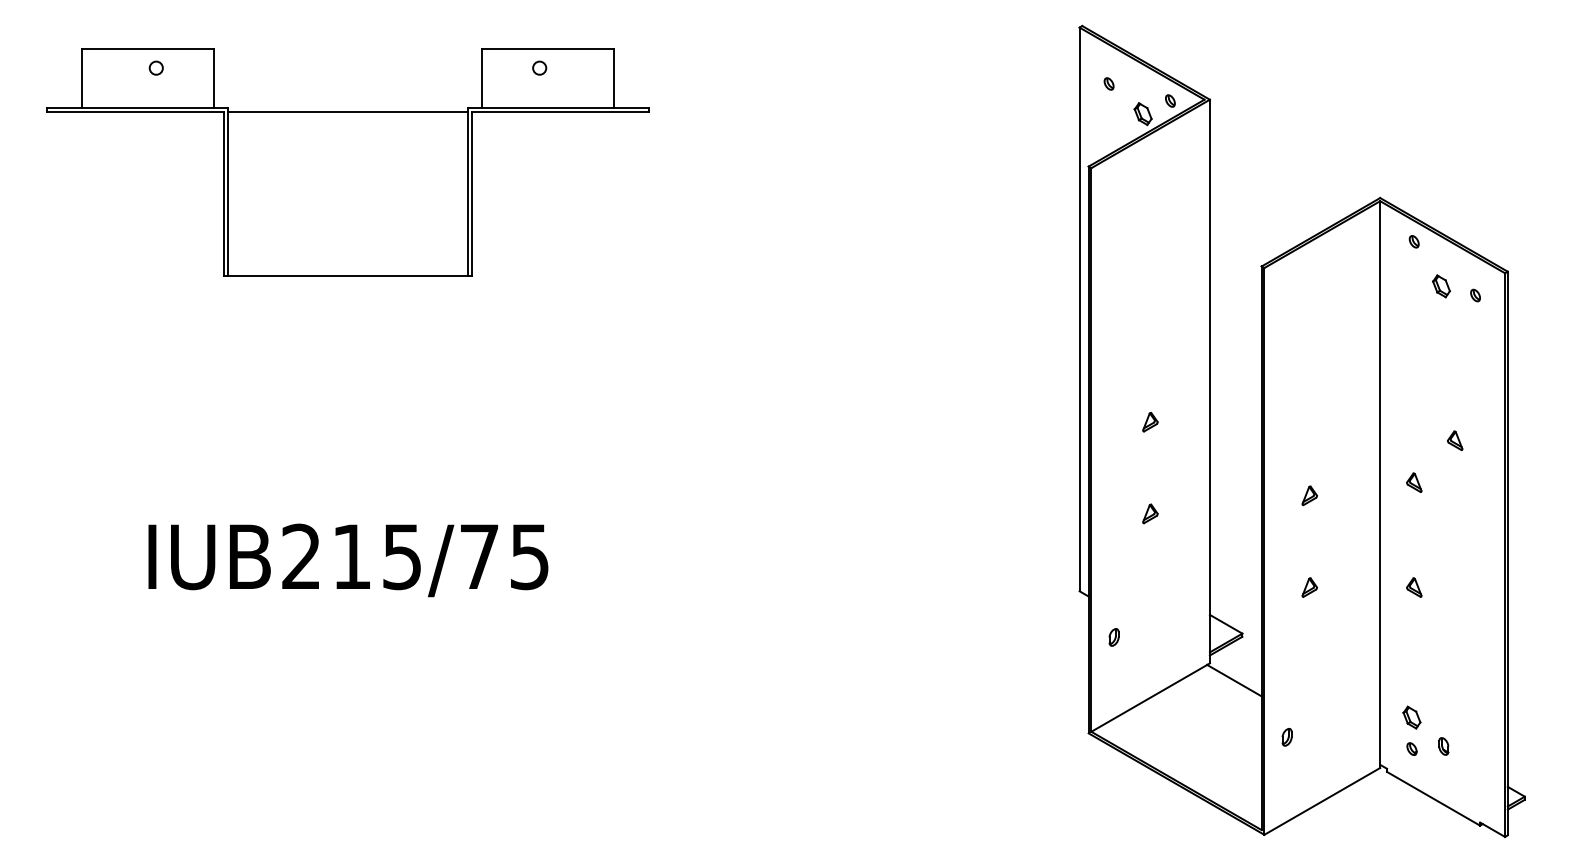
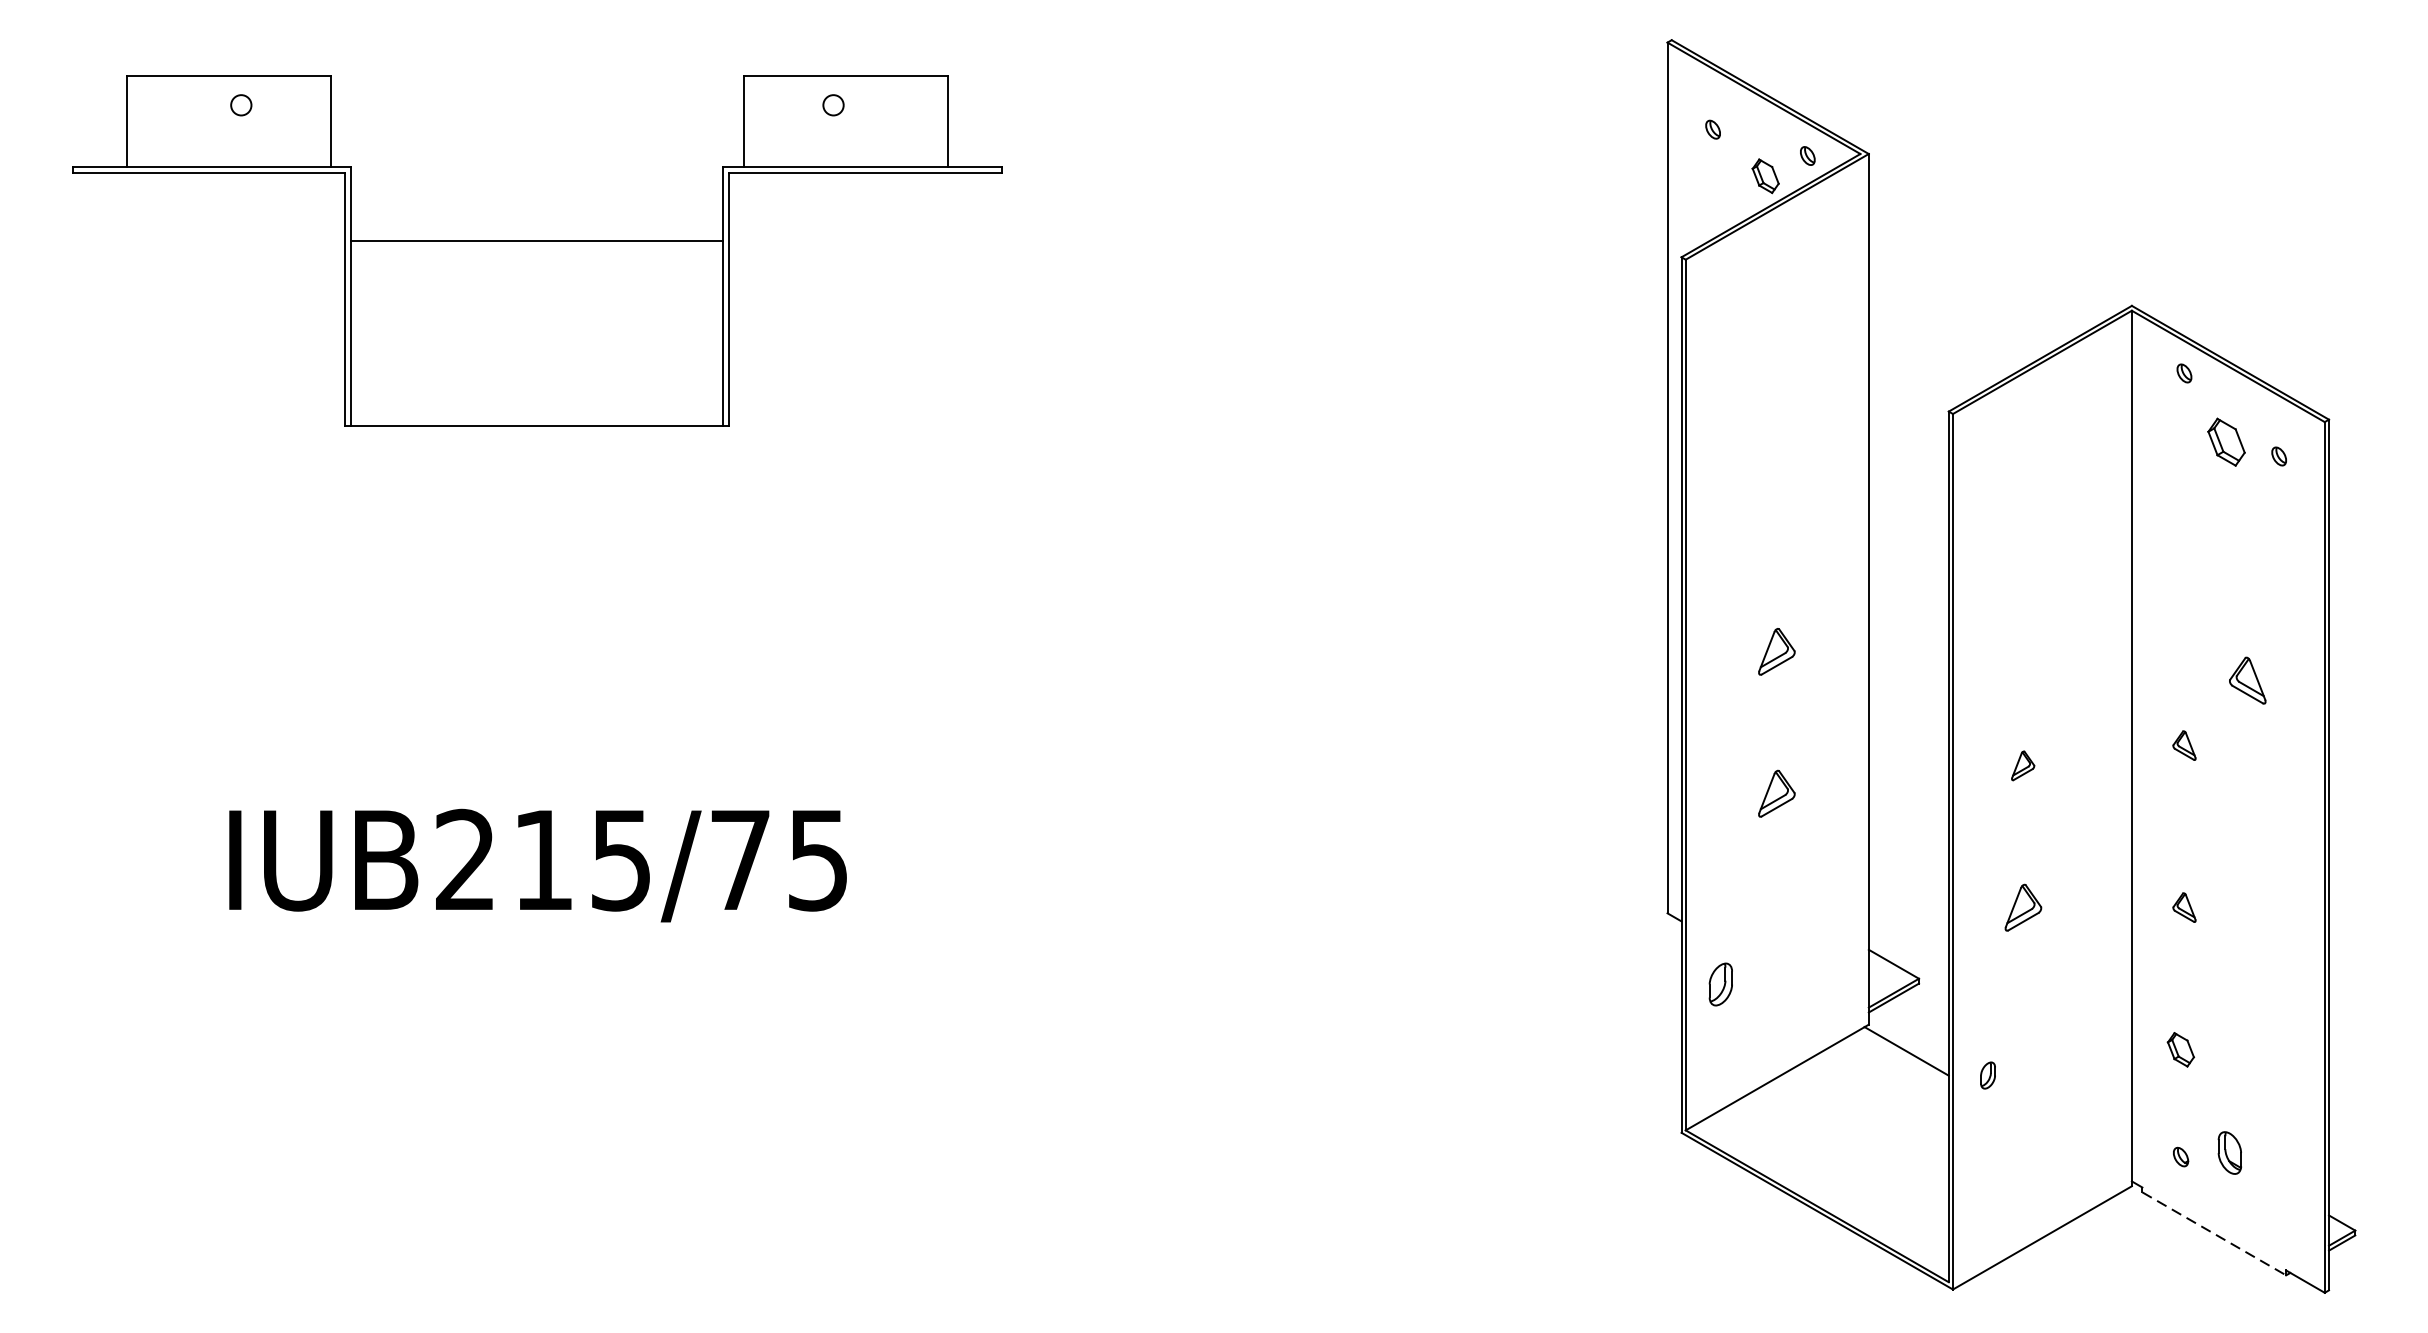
line: (347, 112) -> (536, 241), moved
part: (1441, 286) -> (2226, 442), size x1.4
part: (1150, 422) -> (1777, 652), size x1.6
part: (1454, 440) -> (2246, 680), size x1.6
part: (1150, 513) -> (1777, 793), size x1.6
part: (1309, 587) -> (2022, 907), size x1.6
part: (1113, 637) -> (1719, 984), size x1.6
part: (1411, 717) -> (2180, 1049), moved
part: (1286, 737) -> (1987, 1075), moved
part: (1443, 746) -> (2229, 1153), size x1.6
line: (1433, 798) -> (2214, 1233), solid -> dashed

